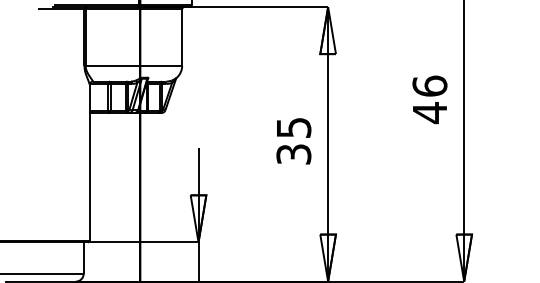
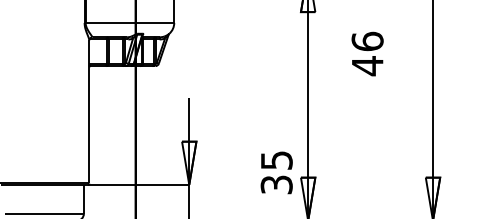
text: (429, 99) -> (367, 53), moved
text: (293, 141) -> (276, 173), moved

